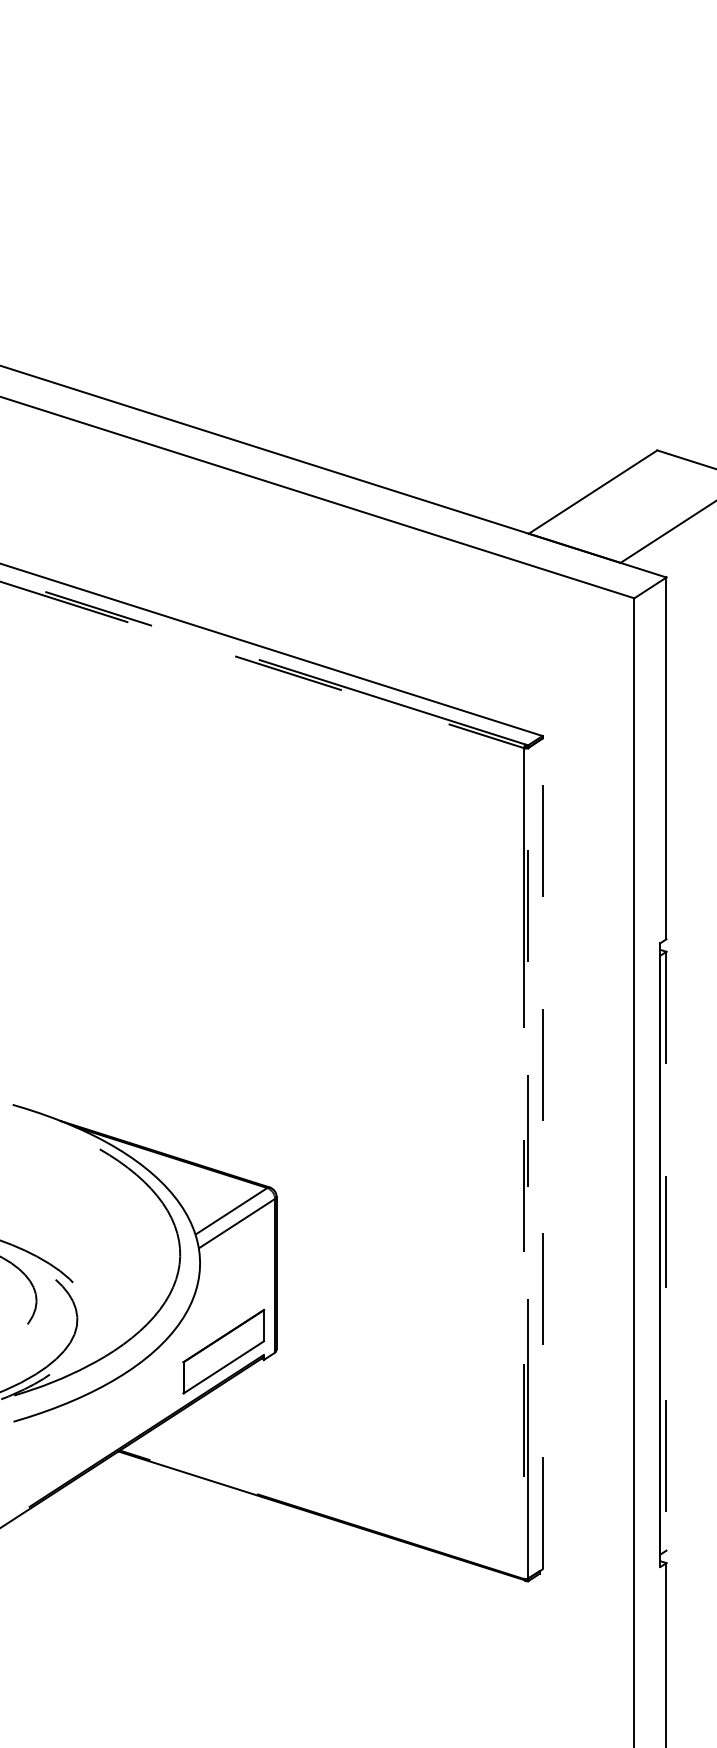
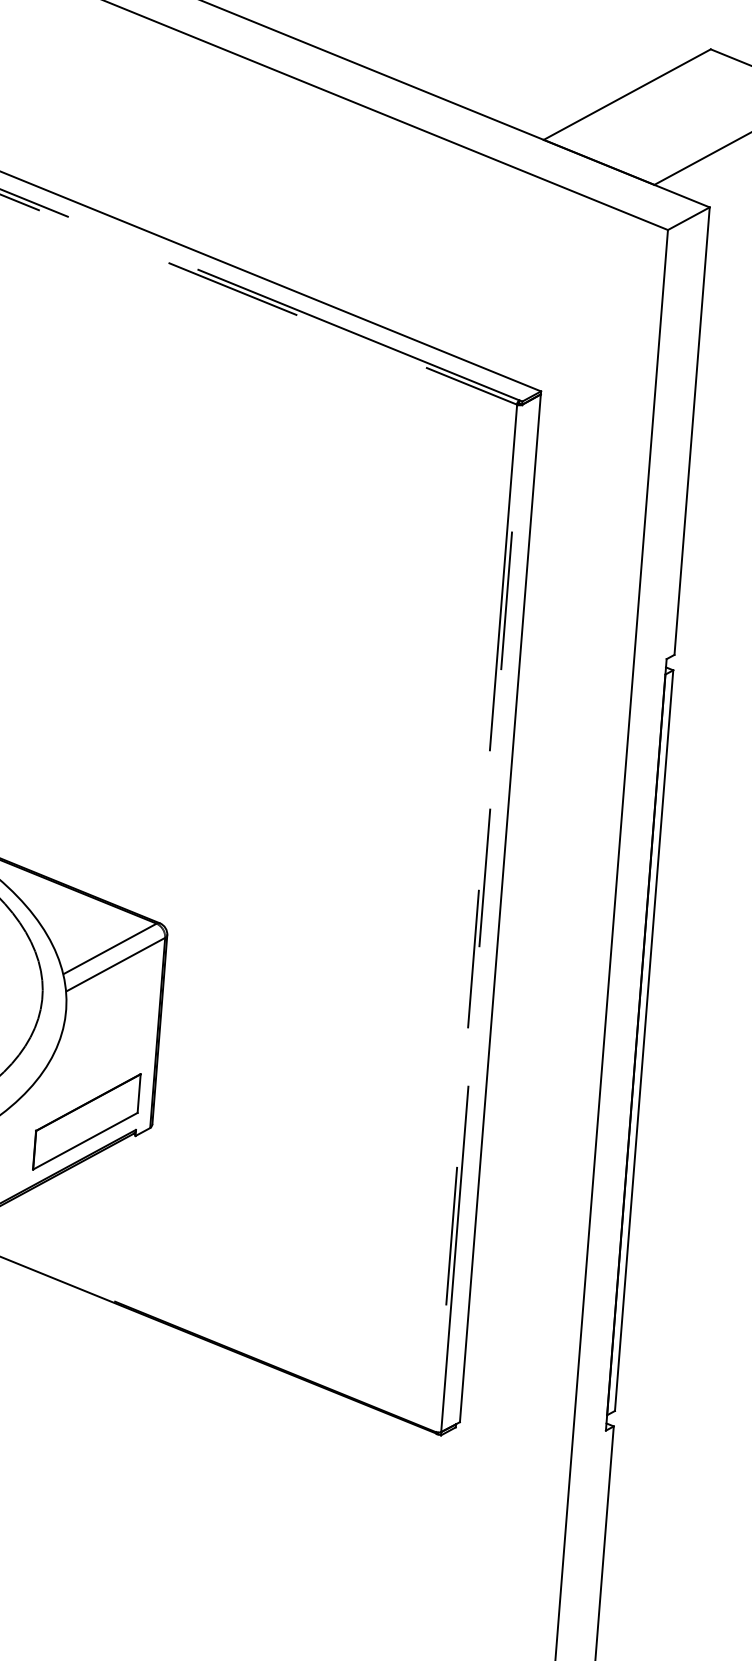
line: (542, 1153) -> (500, 907), dashed -> solid
line: (666, 1251) -> (644, 1041), dashed -> solid

